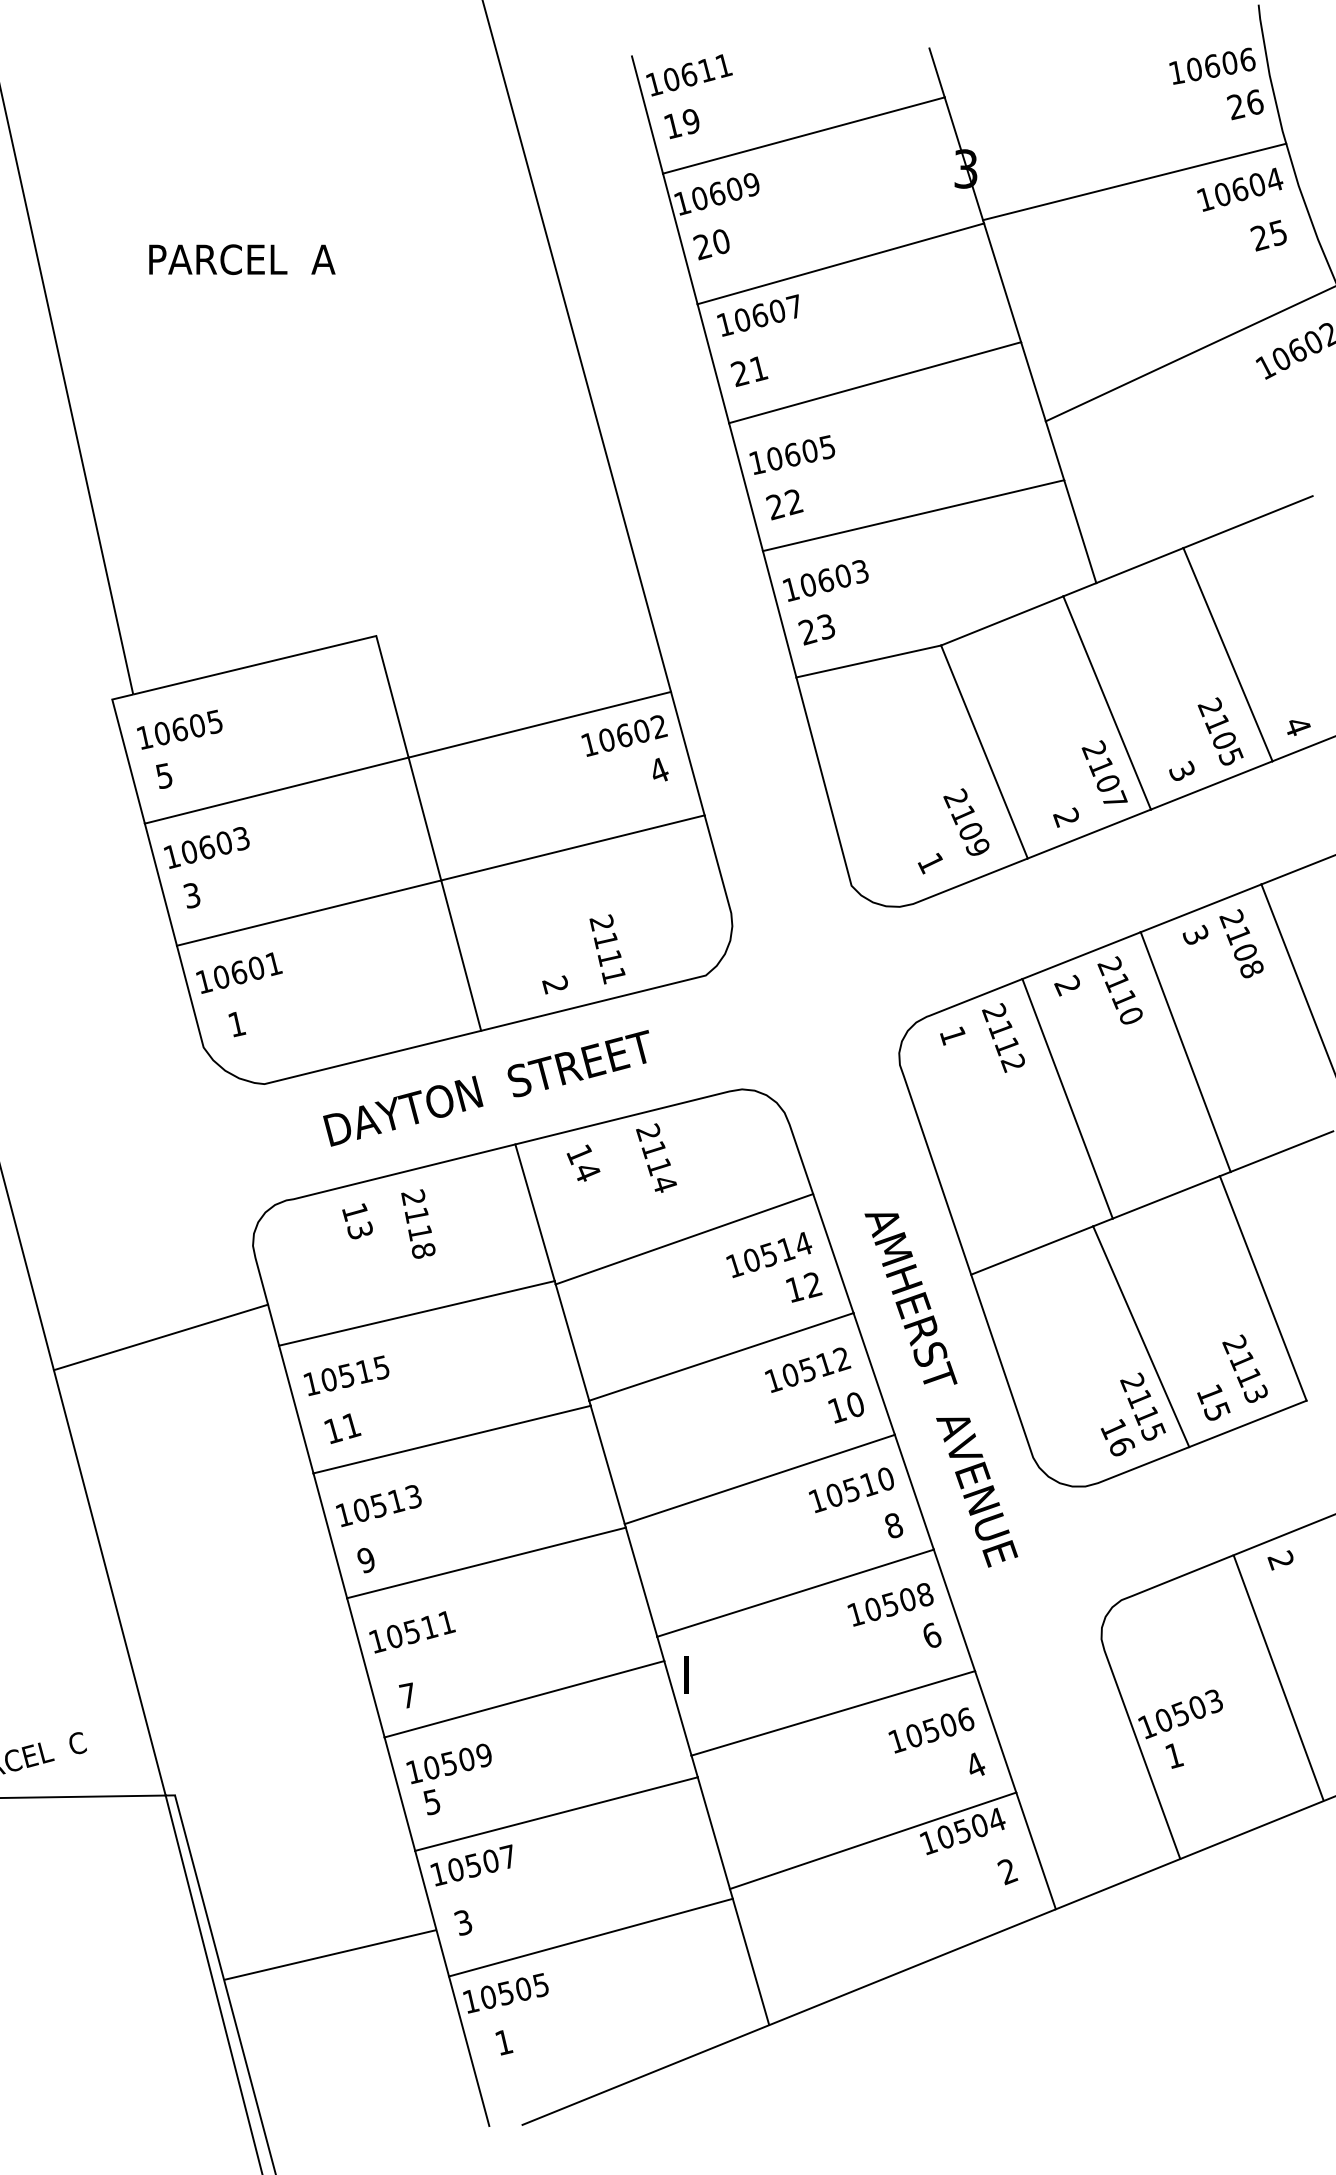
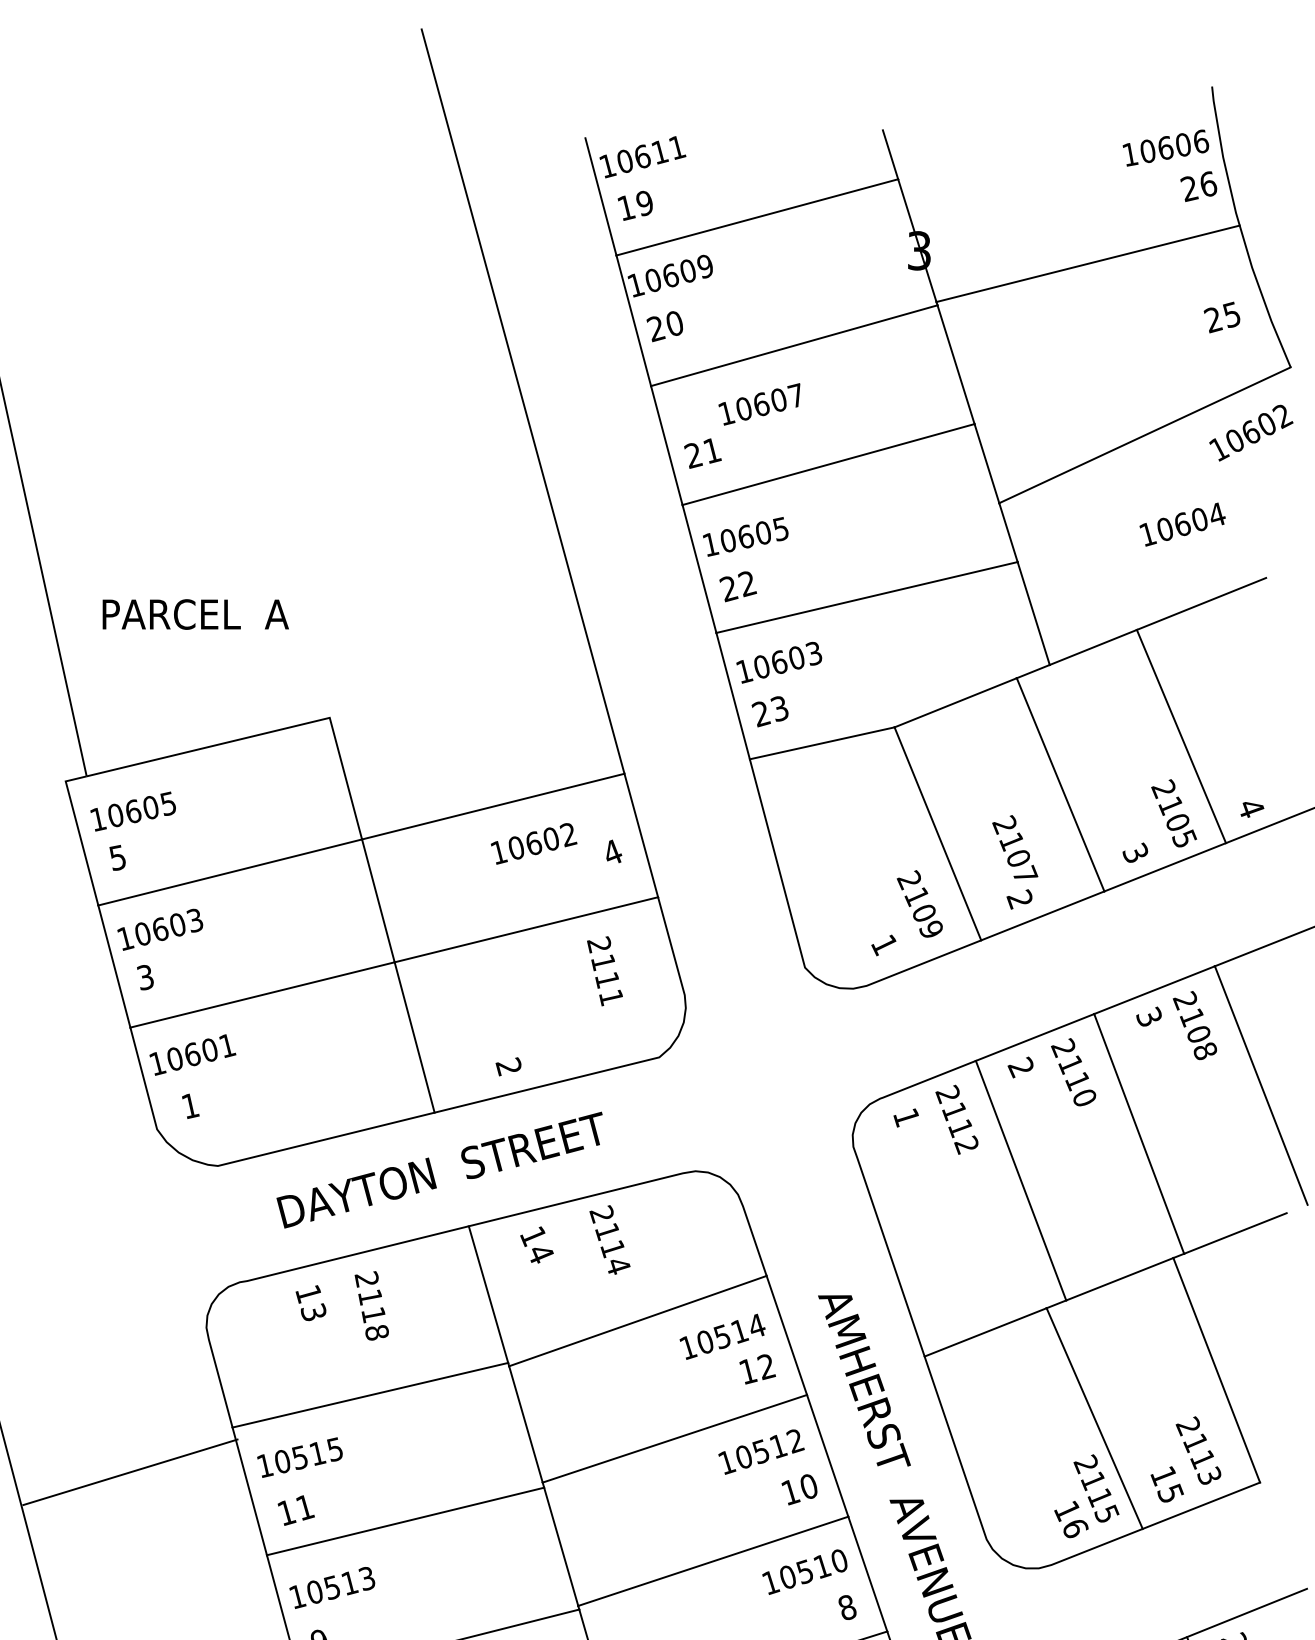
text: (1240, 189) -> (1182, 524), moved
text: (242, 259) -> (195, 614), moved
text: (757, 315) -> (758, 404), moved
text: (624, 735) -> (533, 843), moved
text: (1104, 771) -> (1014, 846), moved
text: (607, 949) -> (604, 971), moved
line: (160, 1337) -> (129, 1472), moved

